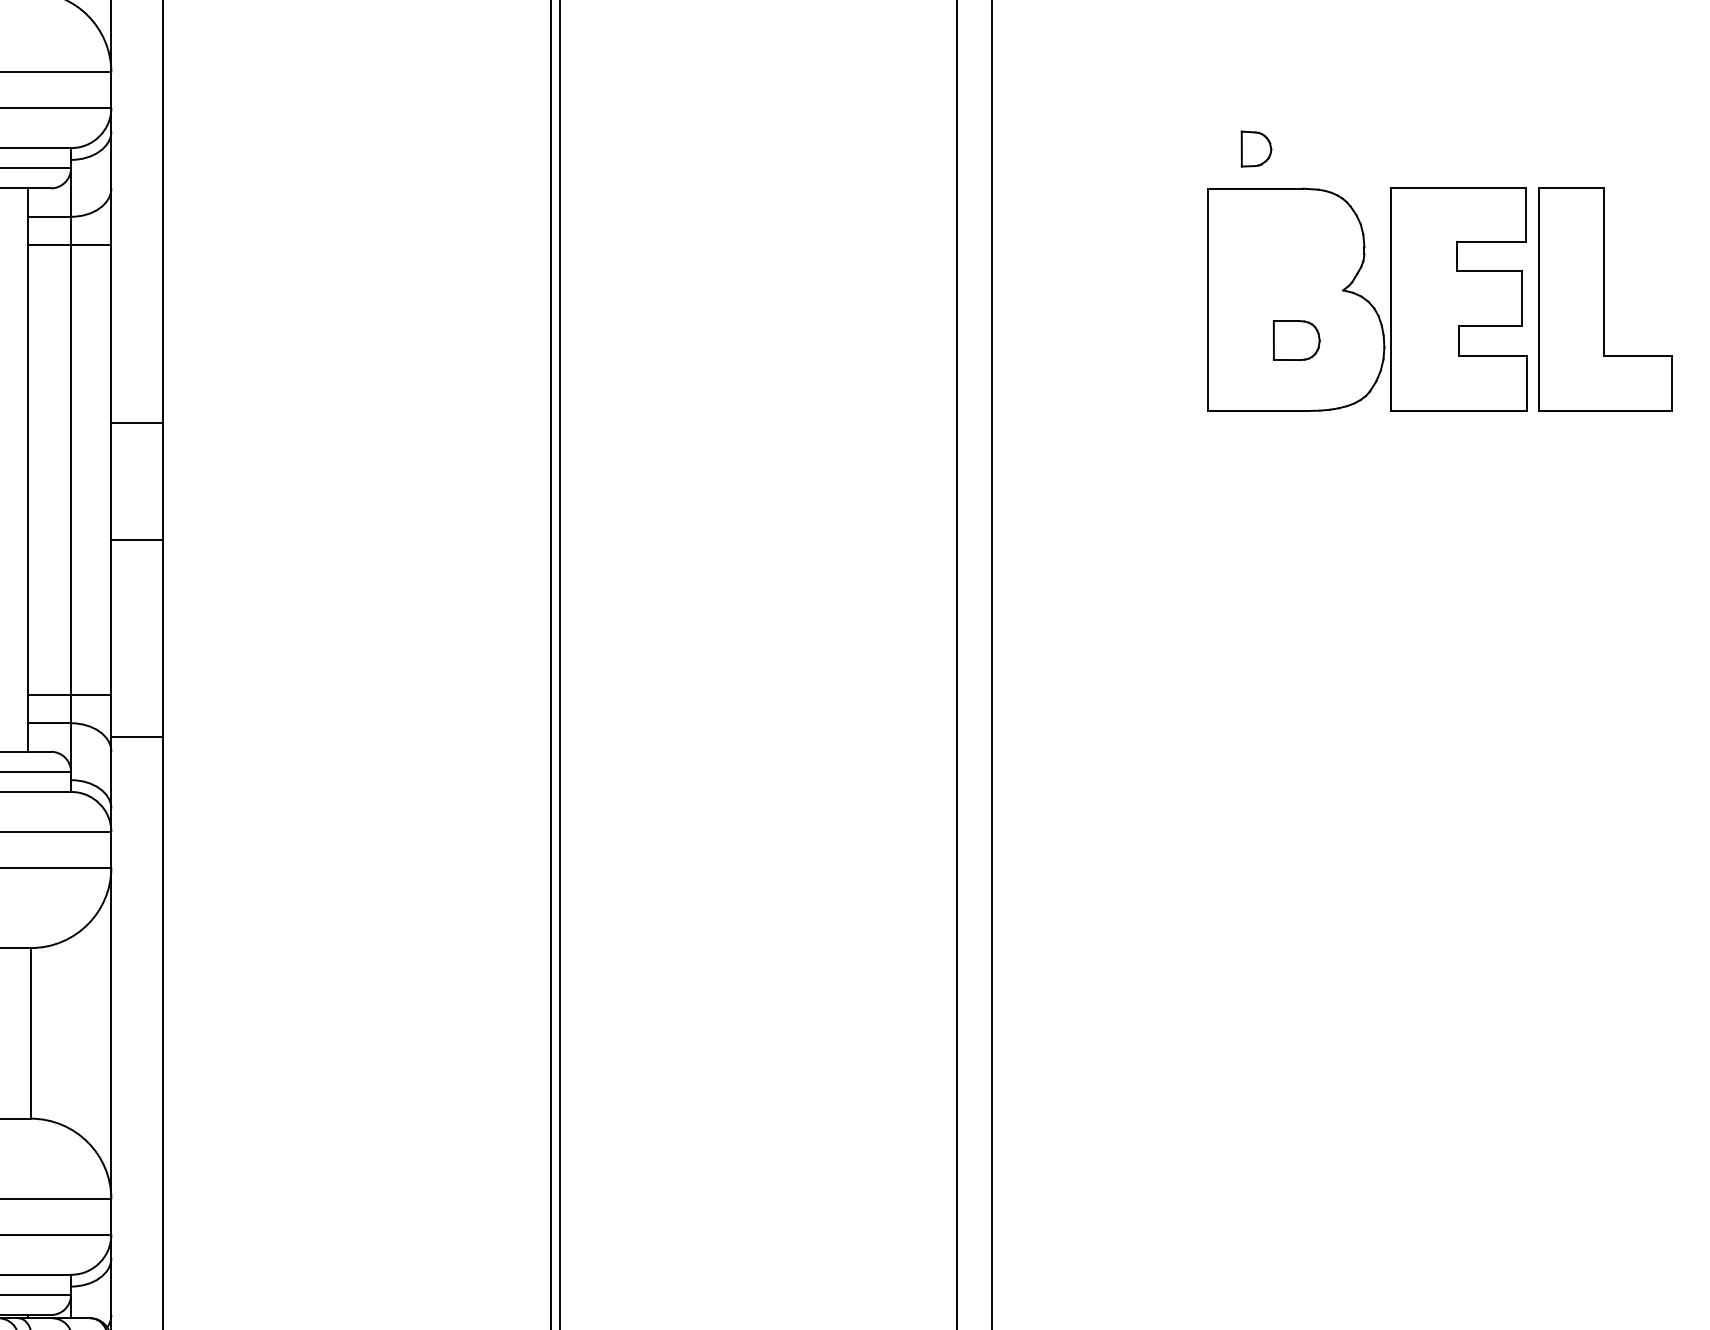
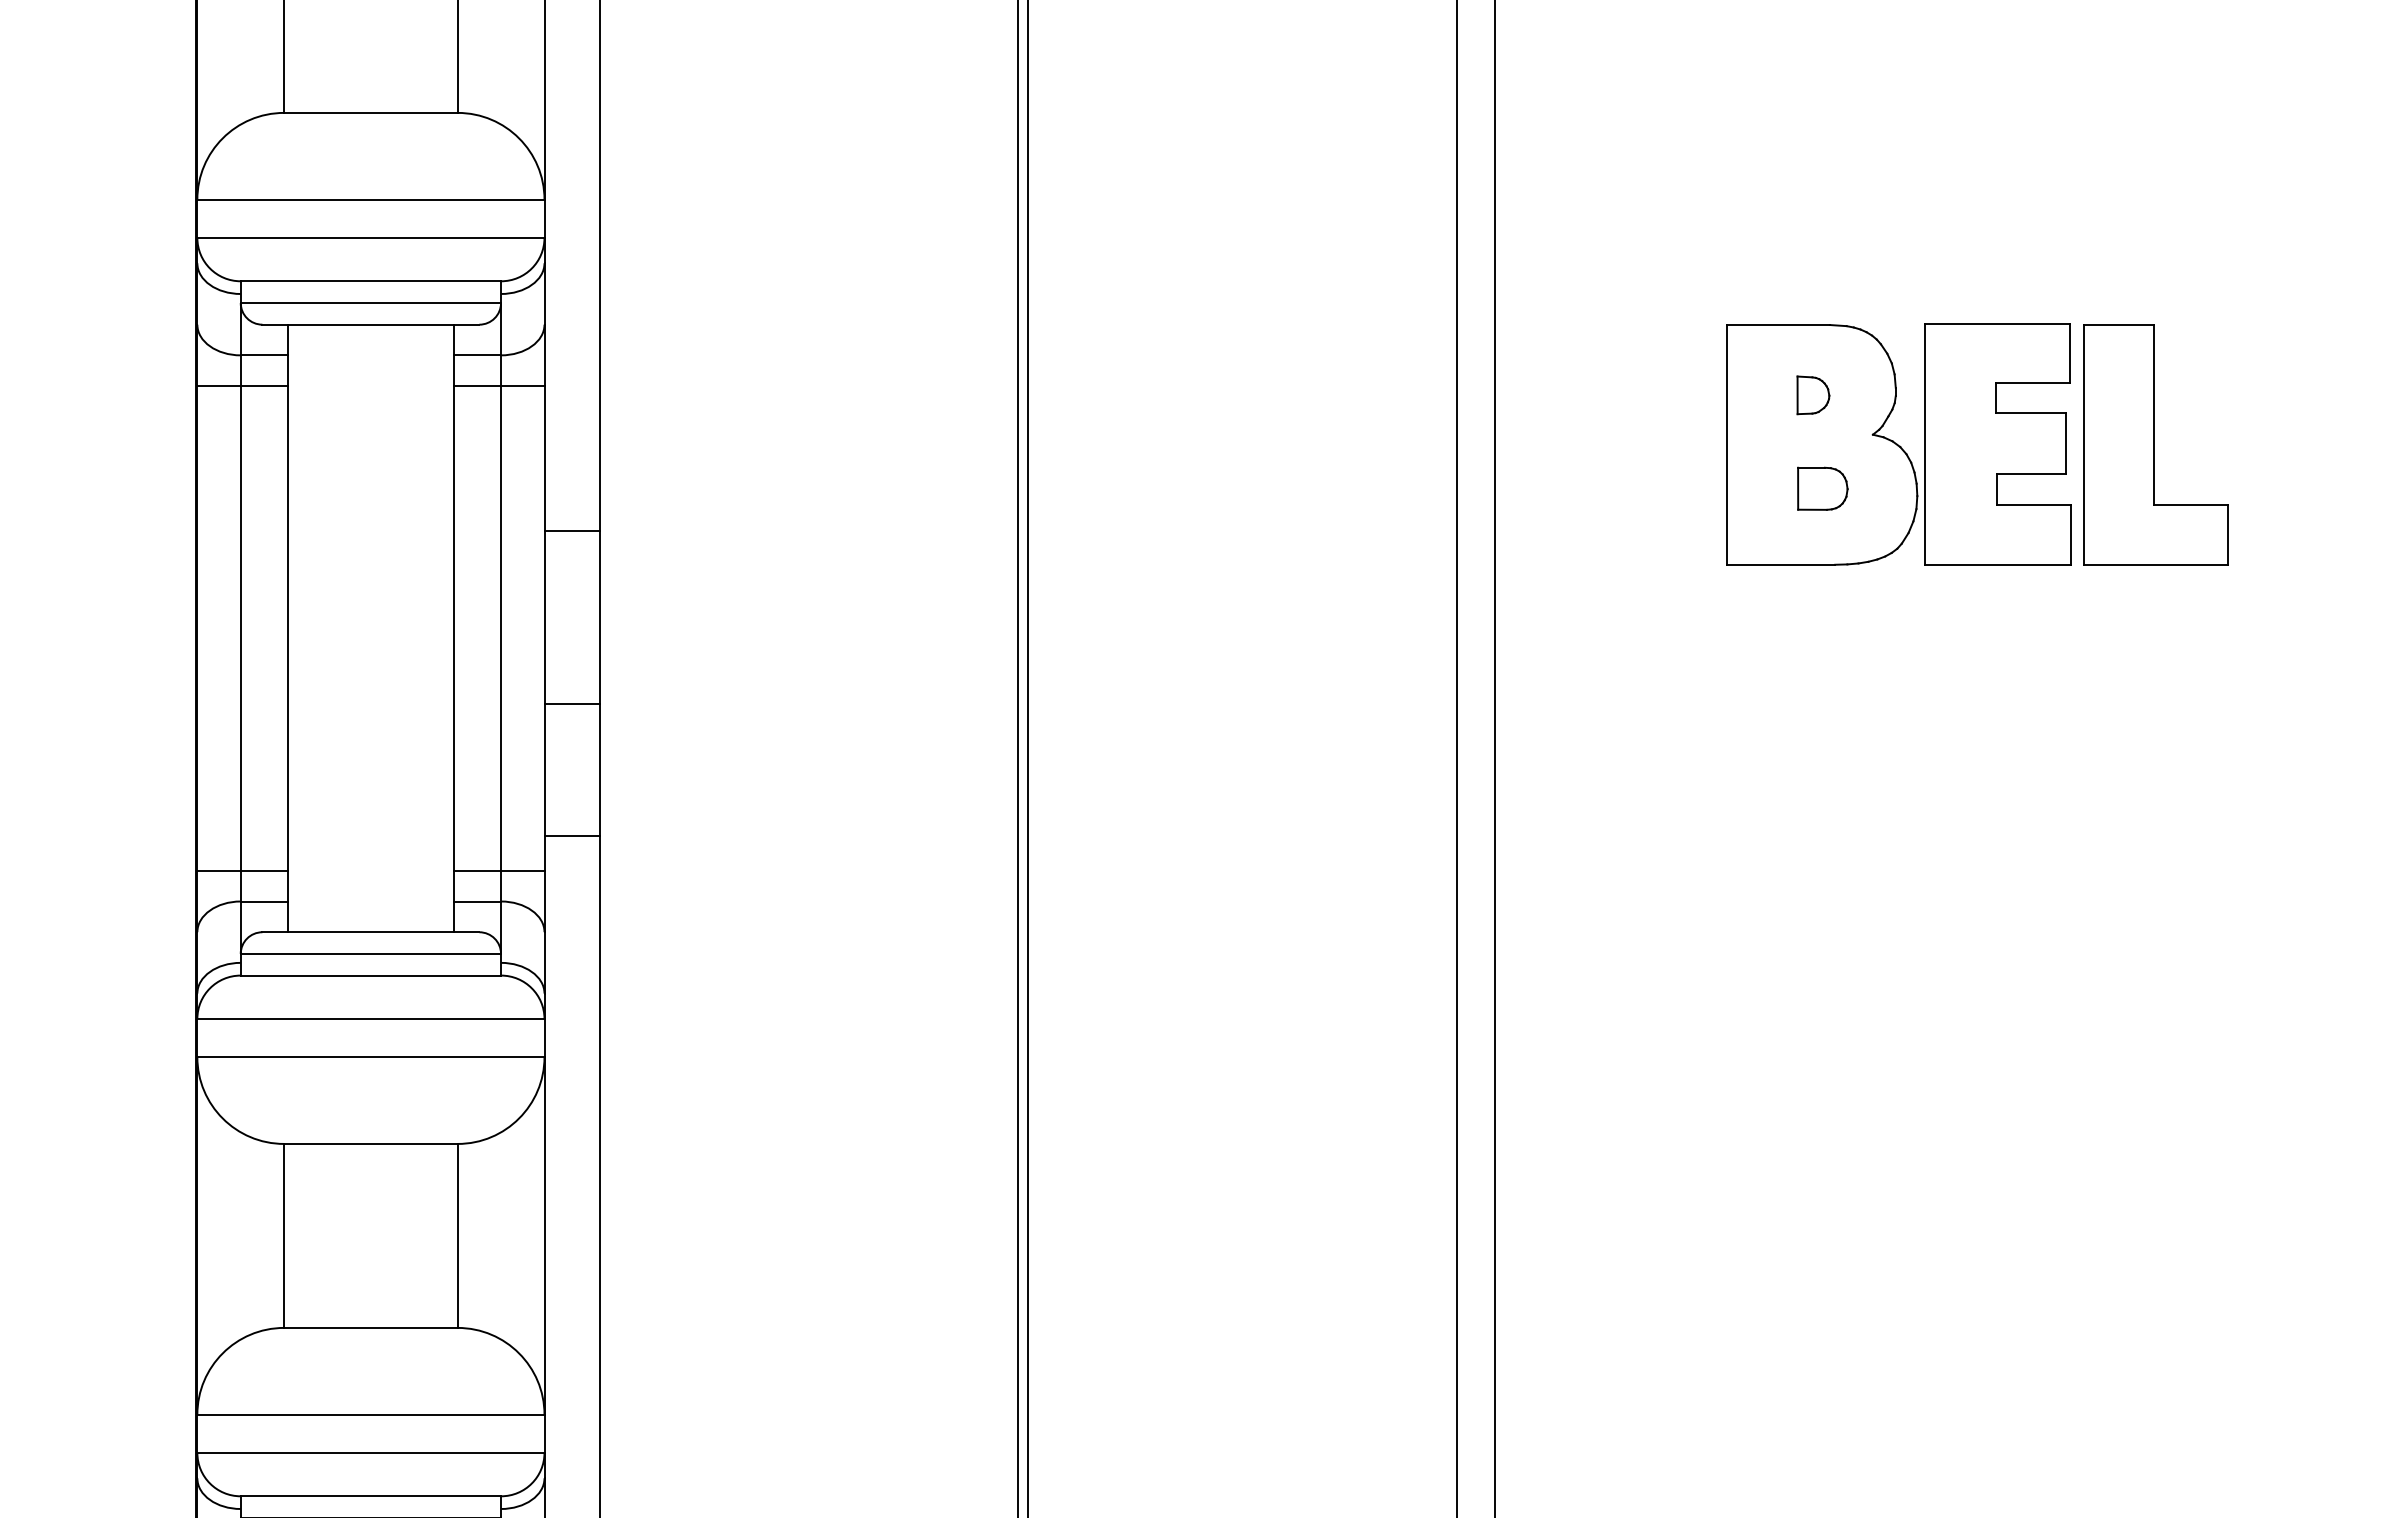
part: (1256, 149) -> (1813, 395), moved
line: (136, 422) -> (571, 530), moved
line: (136, 737) -> (571, 836), moved

